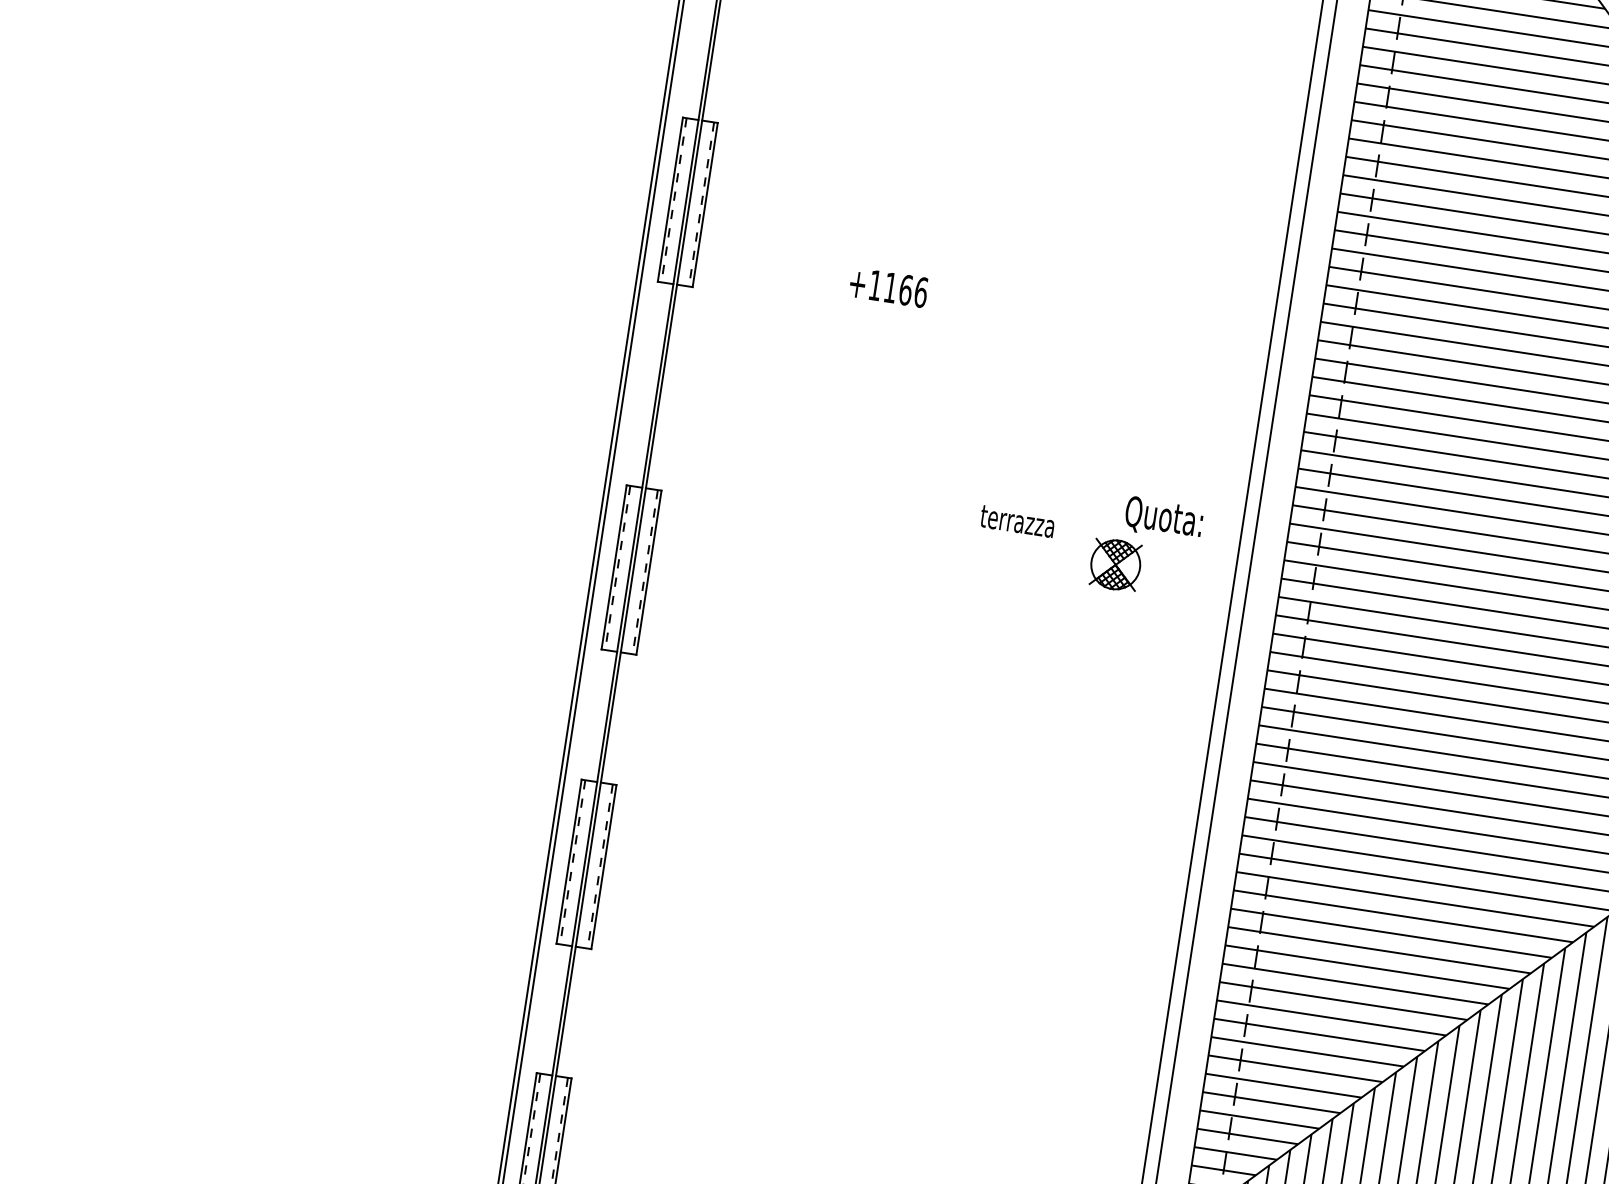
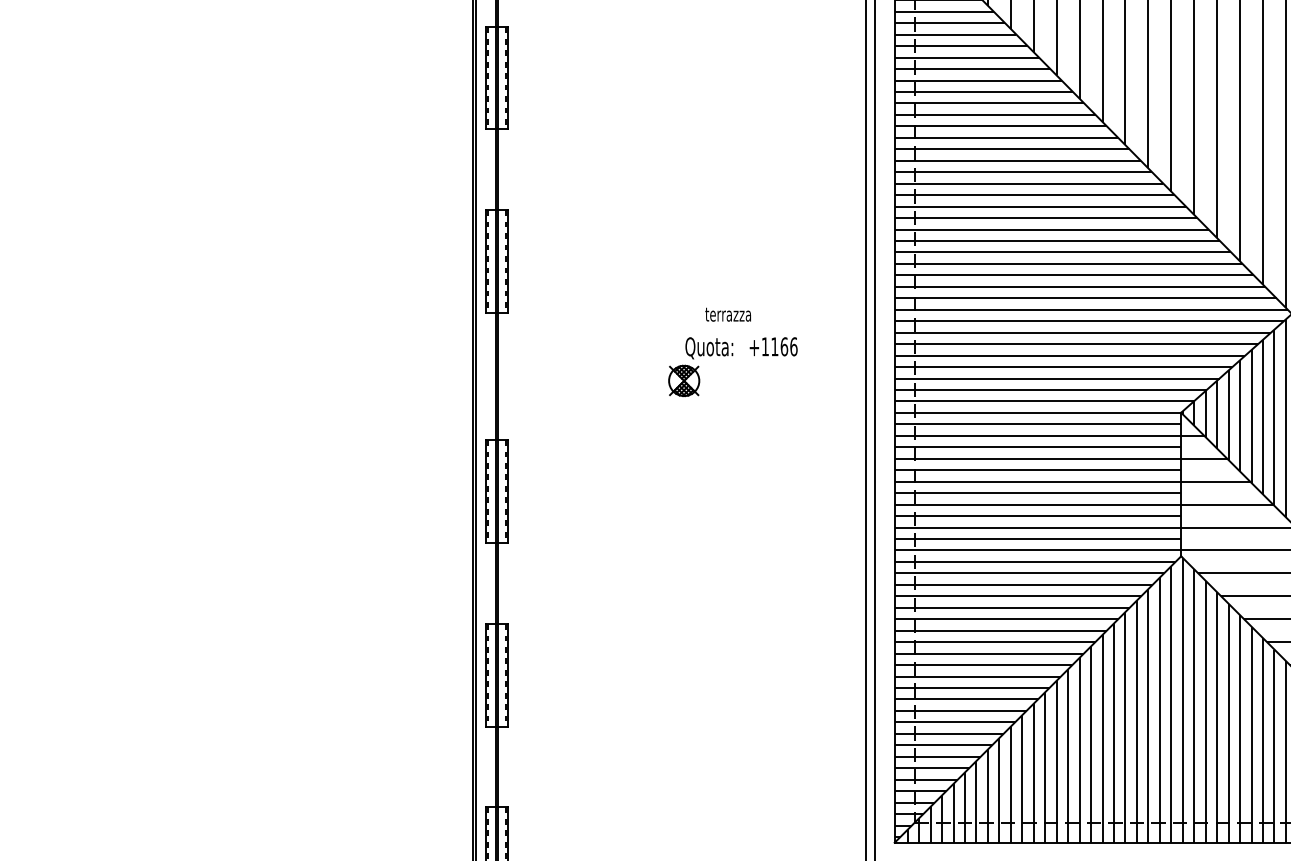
text: (888, 287) -> (773, 346), moved
text: (1016, 521) -> (727, 314), moved
part: (1145, 547) -> (700, 367), moved

